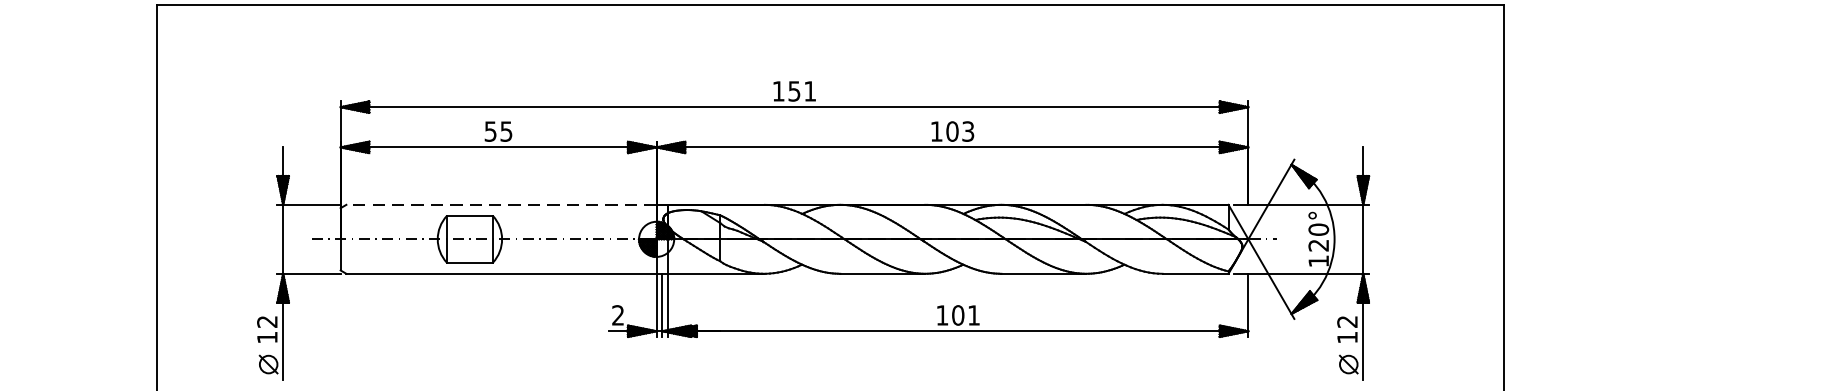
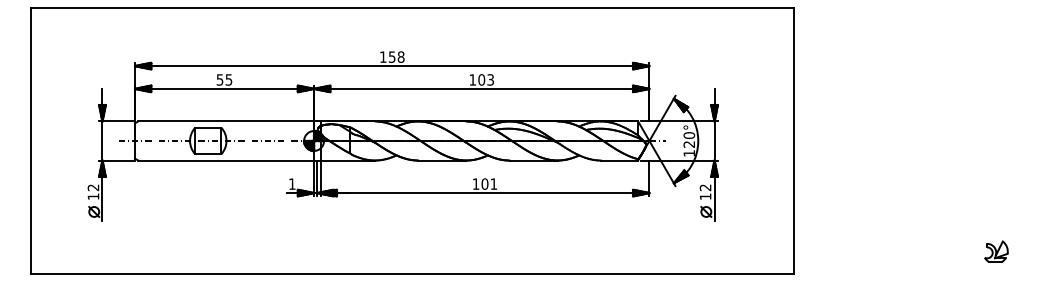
text: (809, 90) -> (400, 56), 151 -> 158
line: (502, 204) -> (226, 121), dashed -> solid
text: (618, 314) -> (292, 183), 2 -> 1

